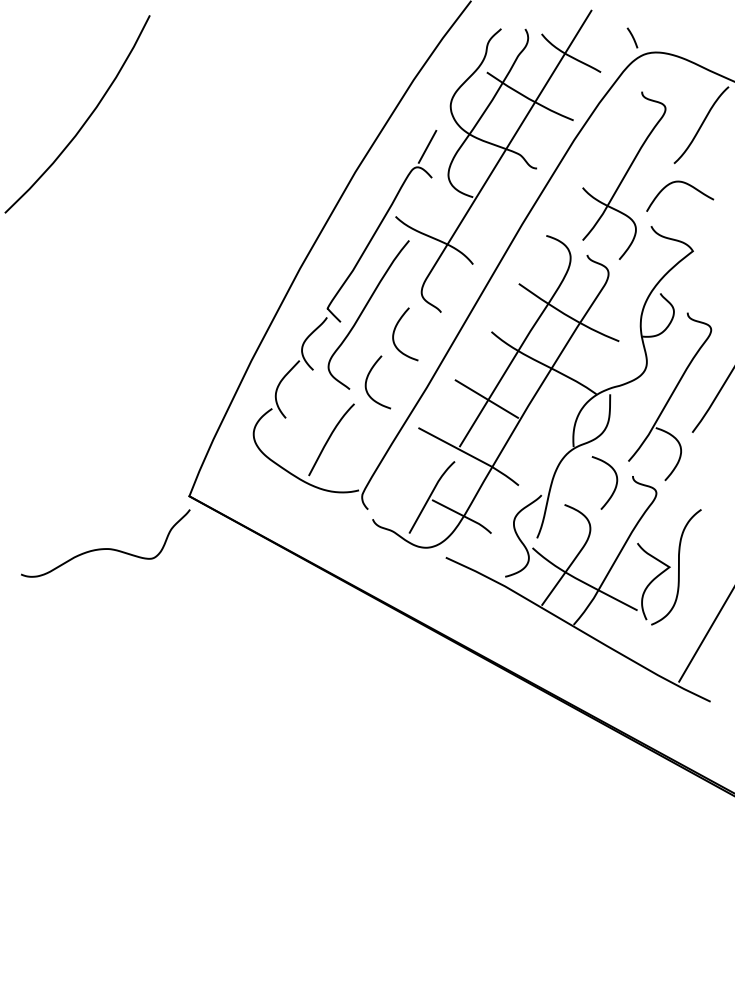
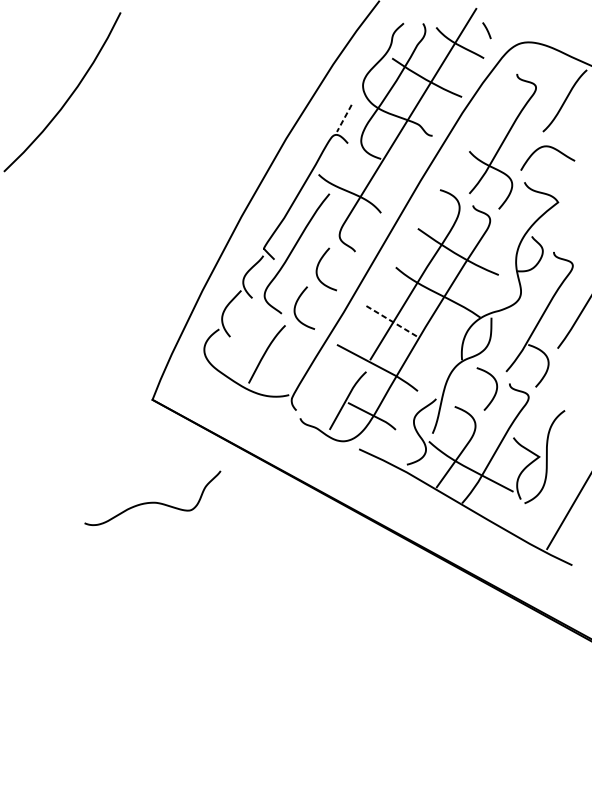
line: (632, 37) -> (486, 30), moved
line: (427, 147) -> (344, 118), solid -> dashed
line: (487, 399) -> (392, 321), solid -> dashed
curve: (105, 548) -> (152, 502), moved

